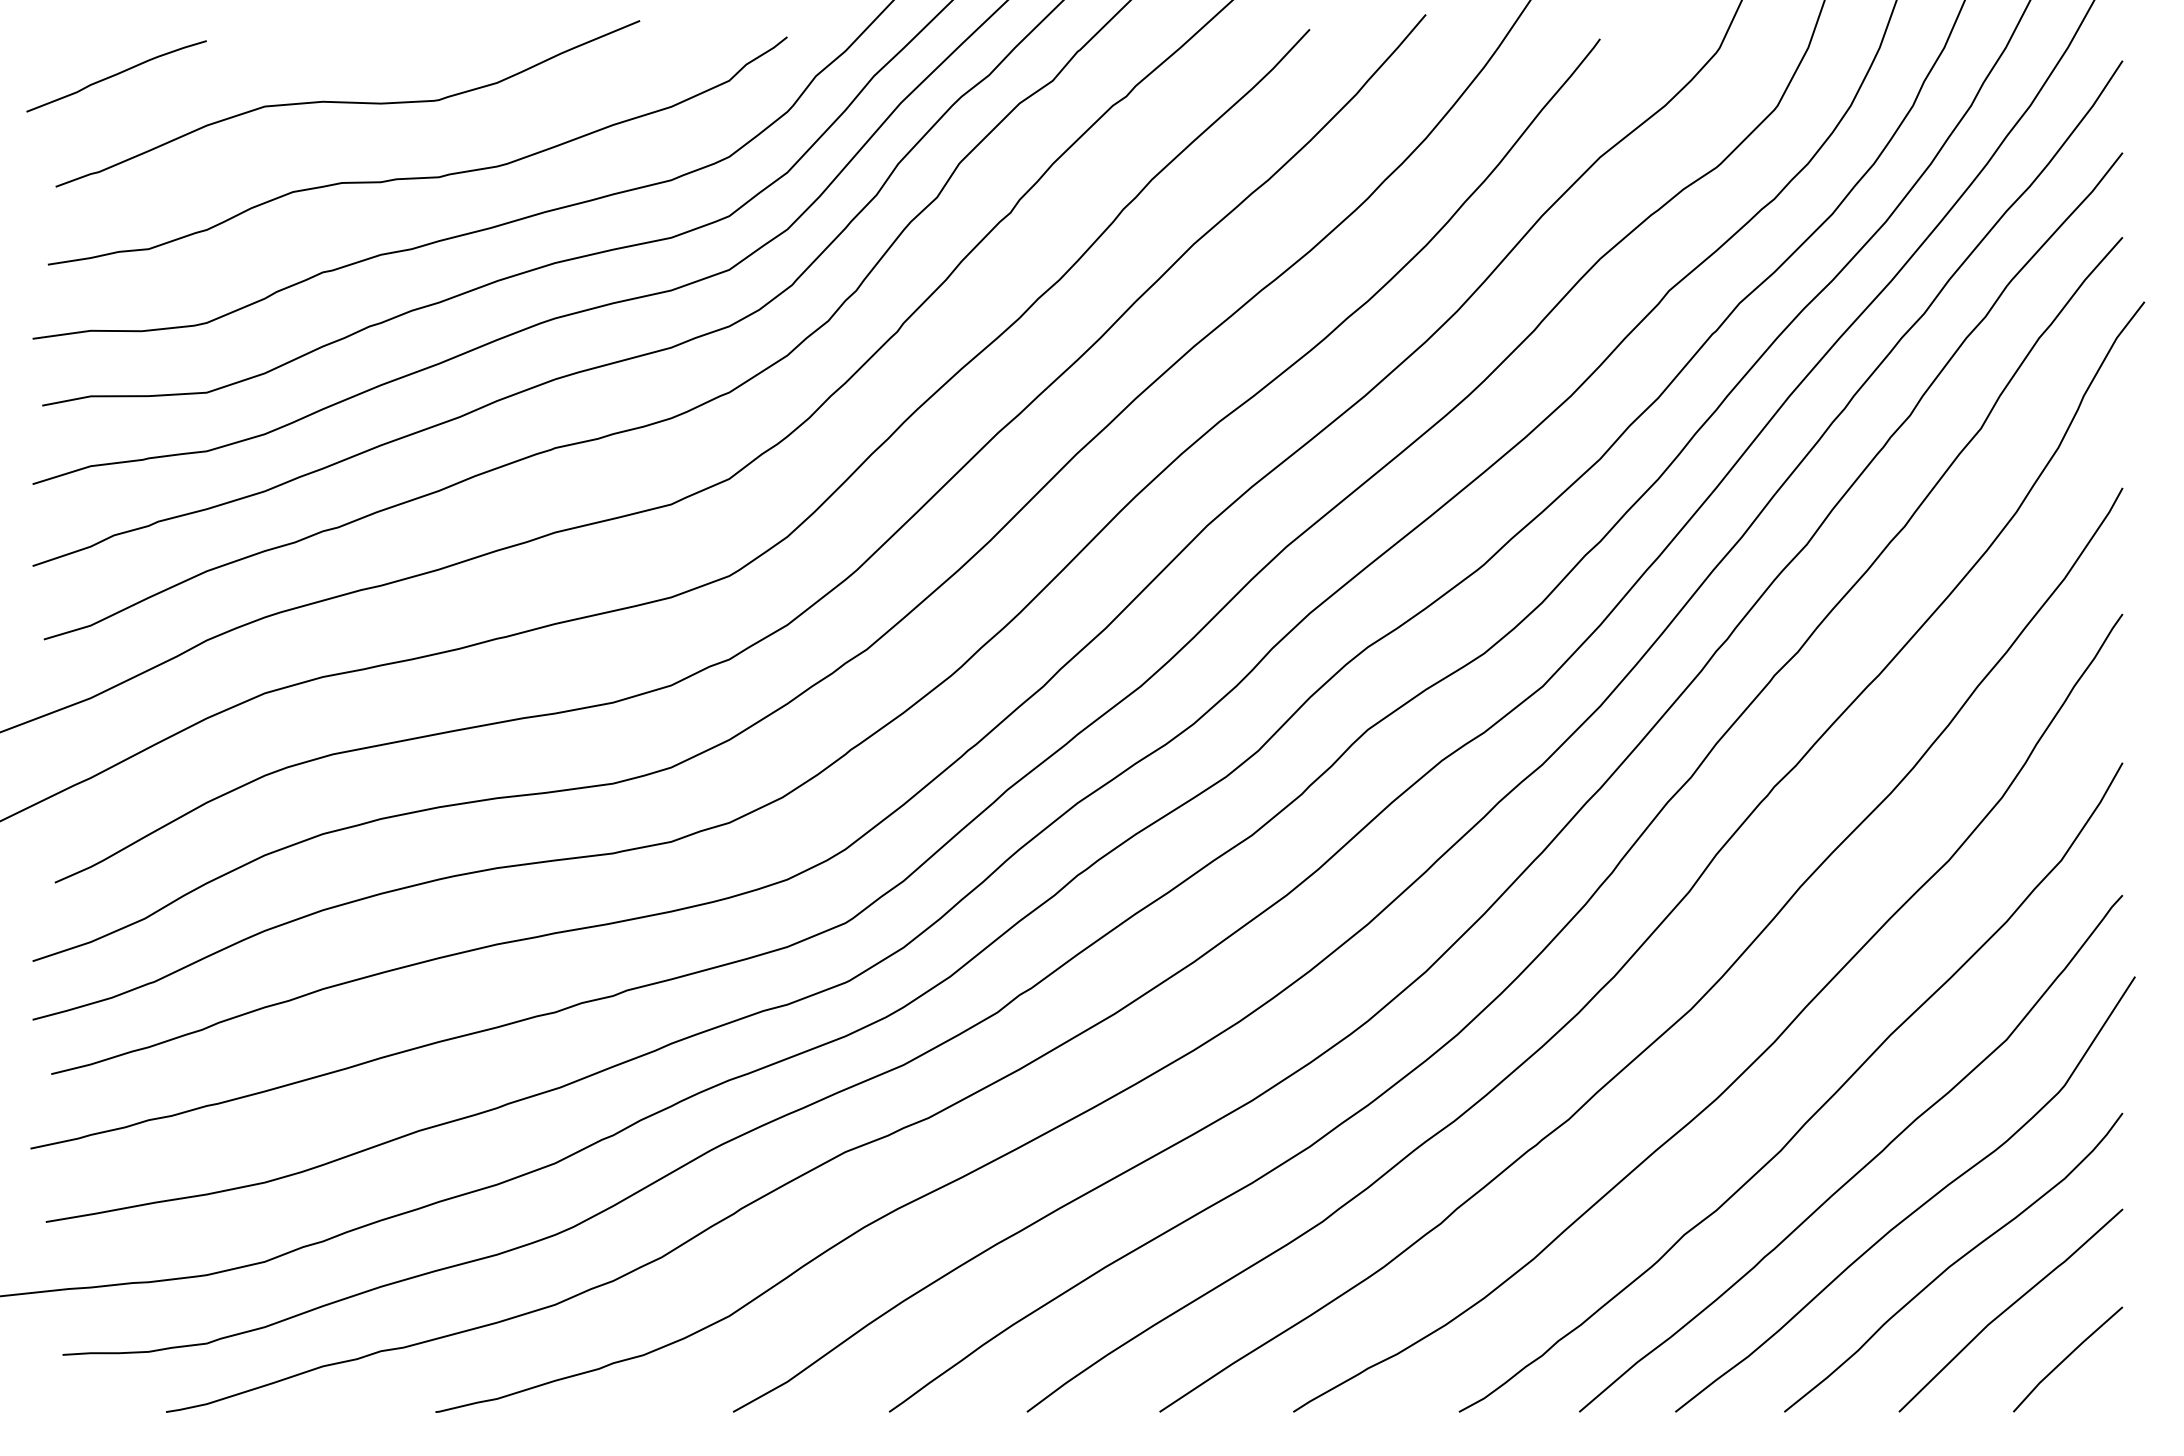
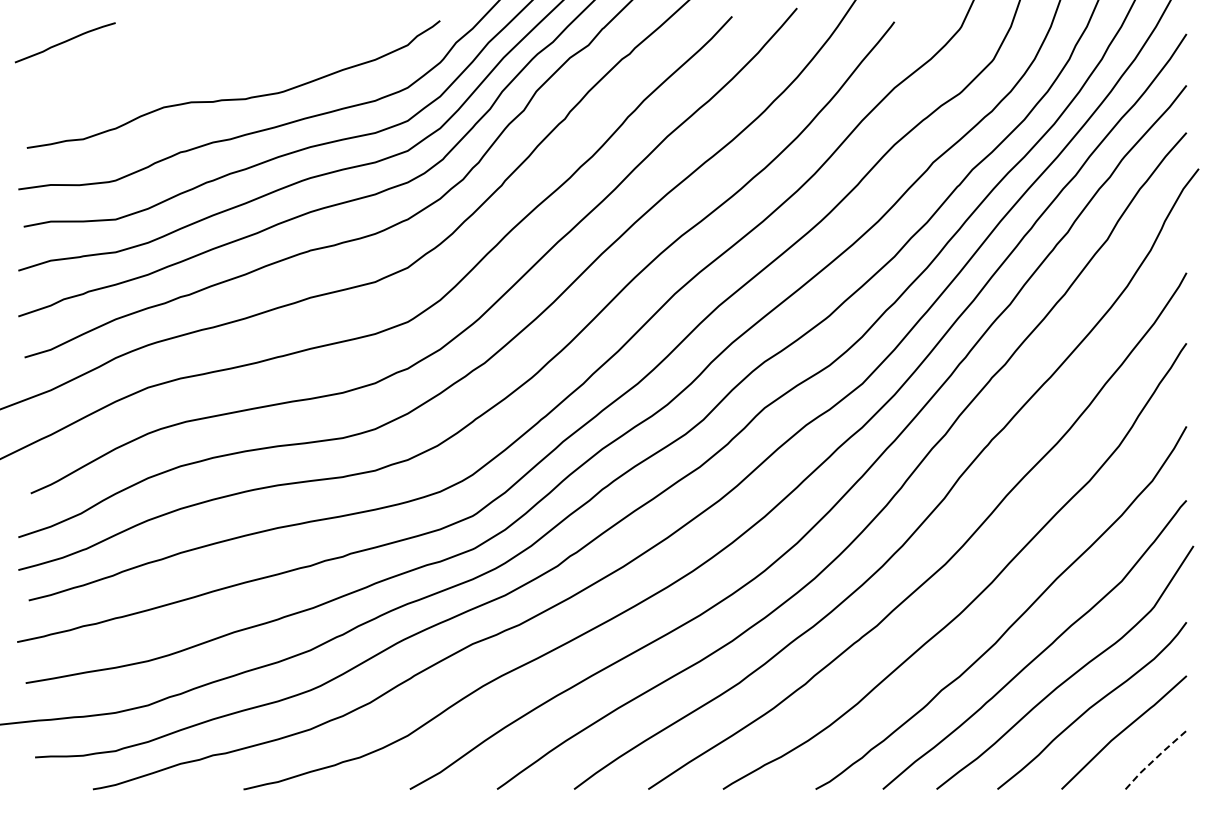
curve: (347, 104) -> (194, 58), removed
line: (2067, 1356) -> (1155, 758), solid -> dashed

